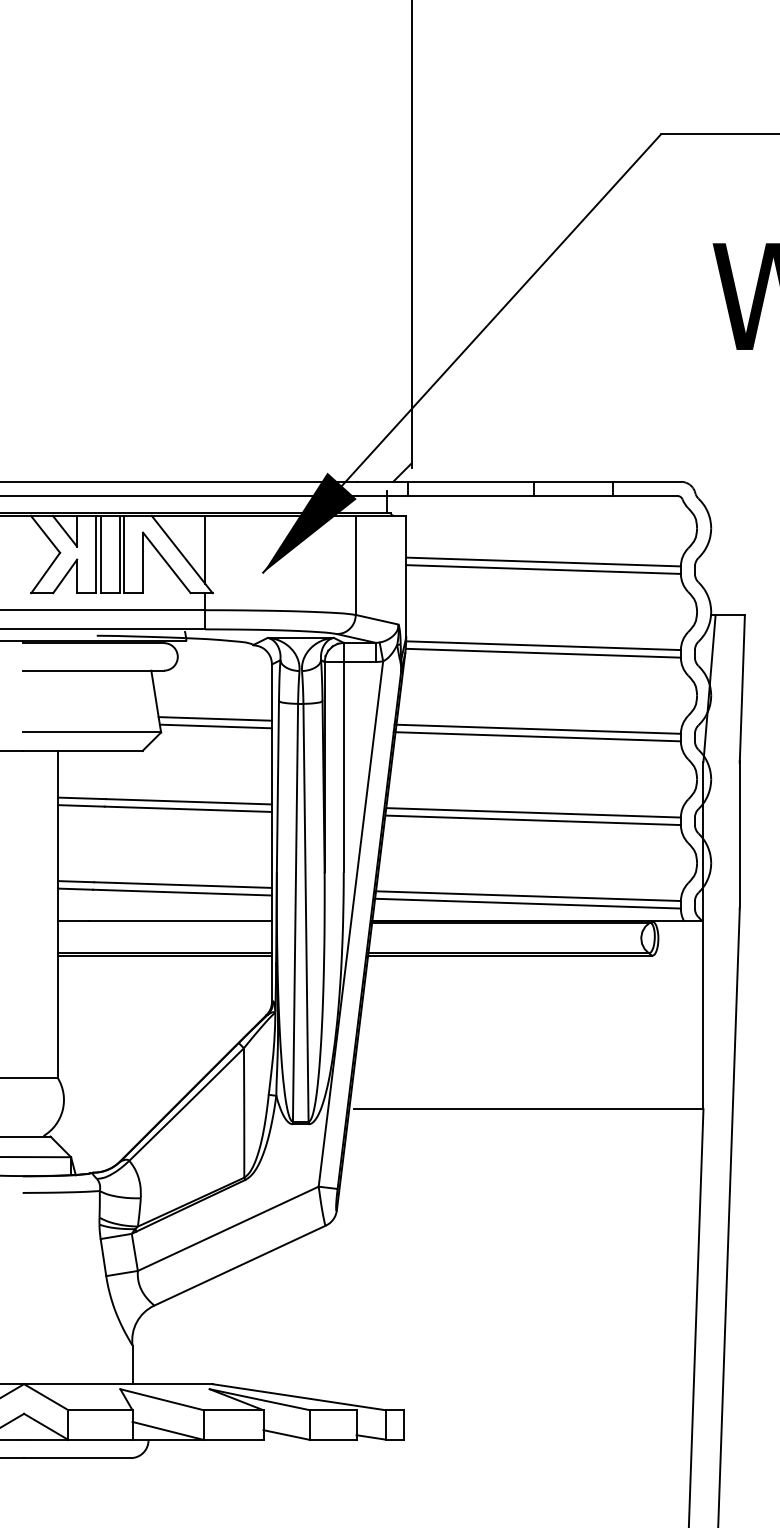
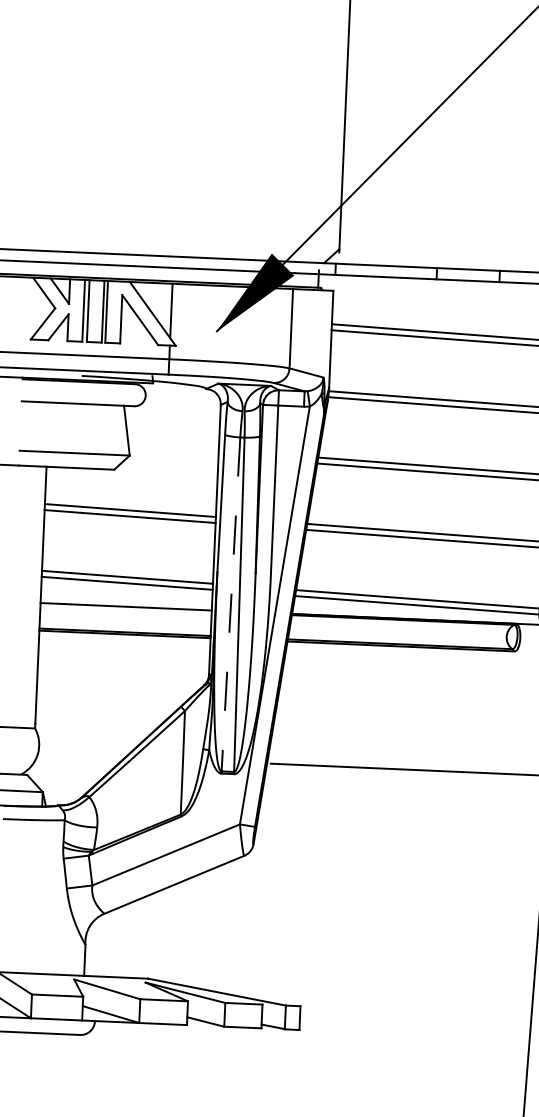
line: (214, 718) -> (172, 446), removed
line: (215, 726) -> (173, 452), removed
line: (295, 912) -> (230, 604), solid -> dashed

